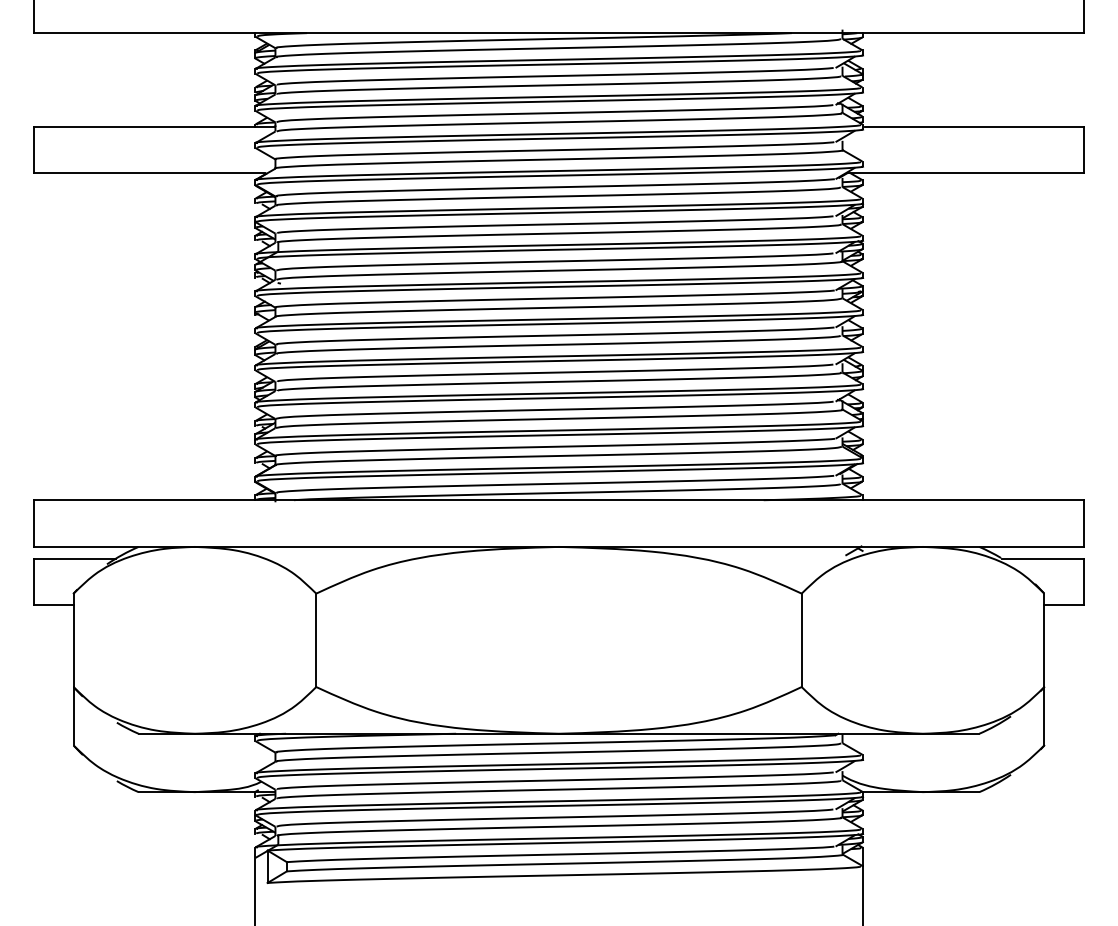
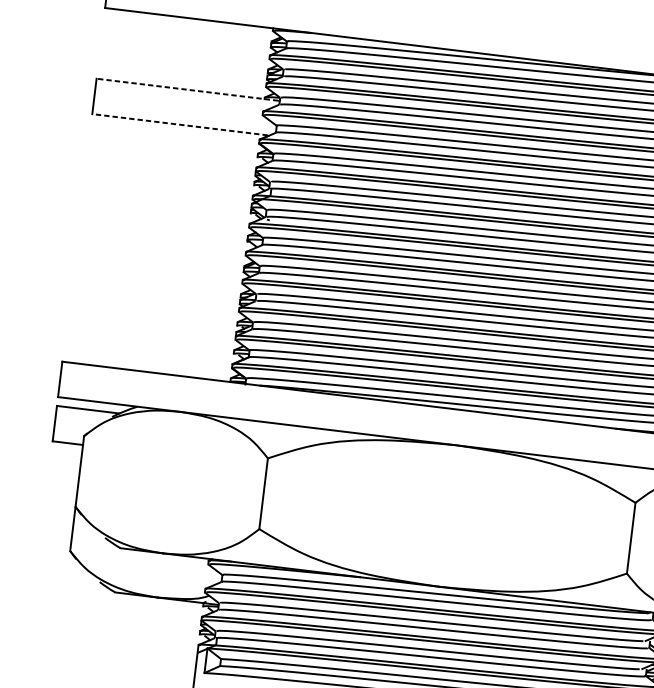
line: (153, 126) -> (187, 89), solid -> dashed
line: (149, 173) -> (180, 124), solid -> dashed

